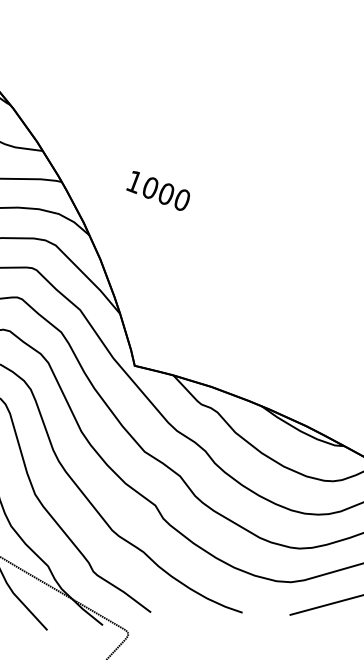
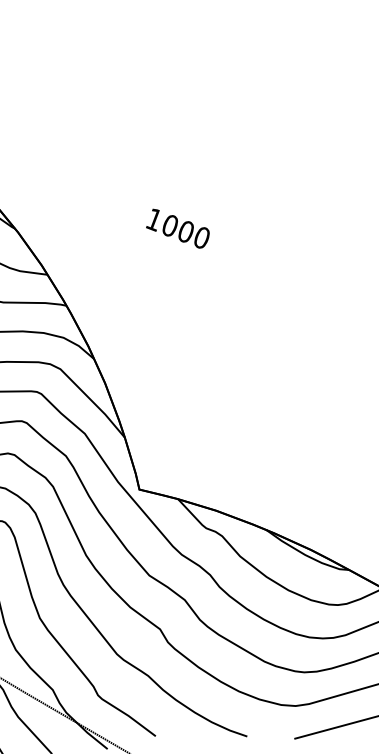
text: (157, 190) -> (177, 228), moved

